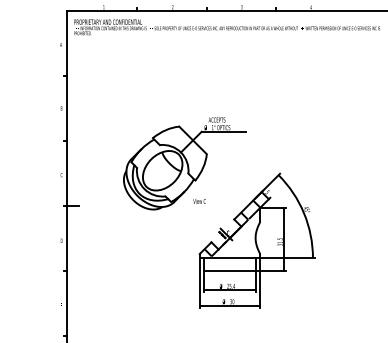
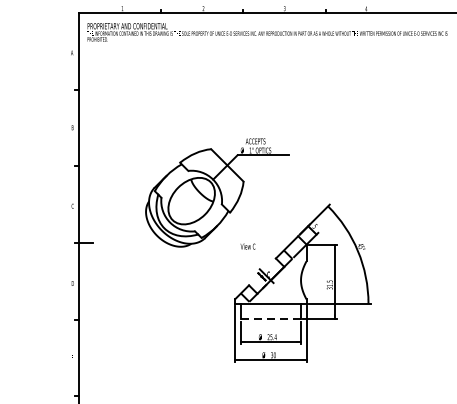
text: (199, 201) -> (247, 246), moved
line: (230, 271) -> (271, 319), solid -> dashed

